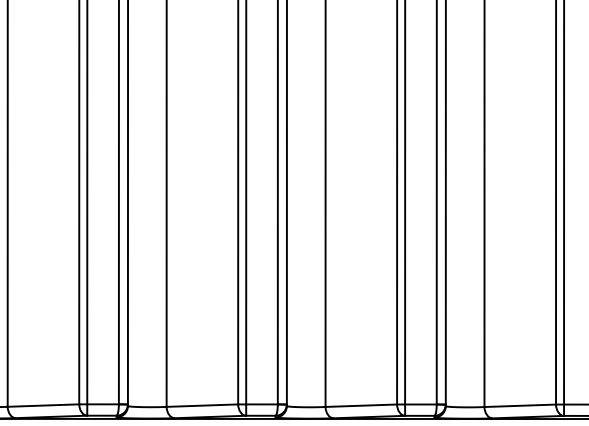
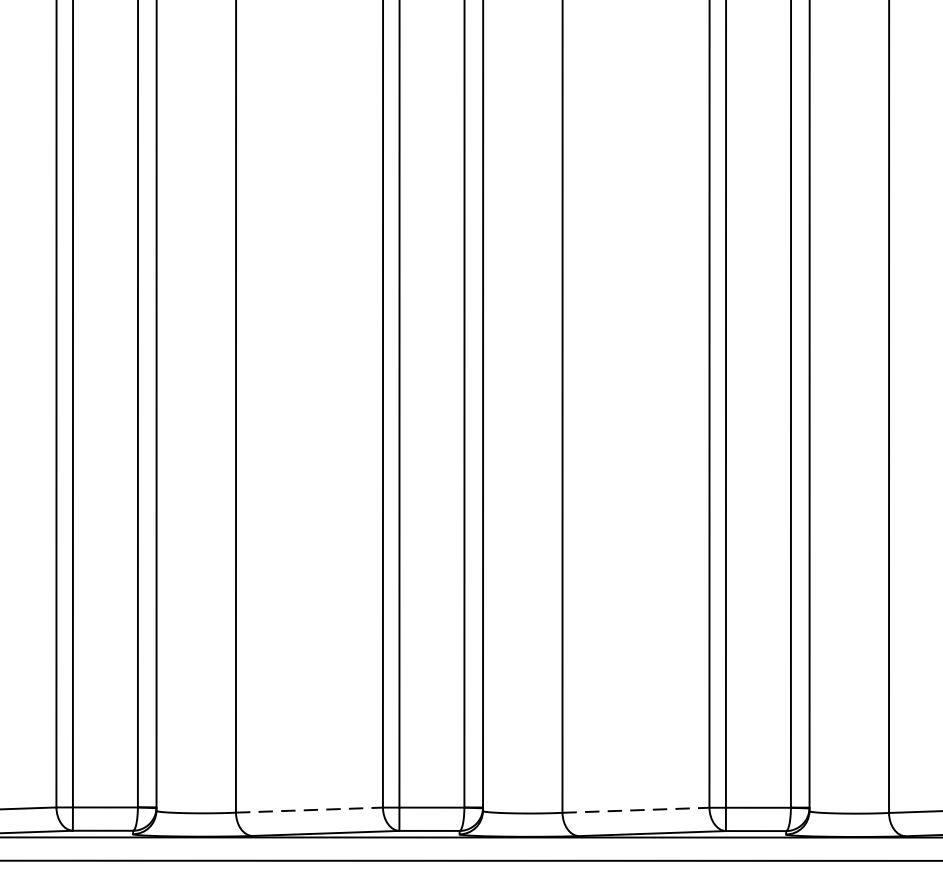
line: (202, 405) -> (309, 809), solid -> dashed
line: (361, 405) -> (636, 809), solid -> dashed

